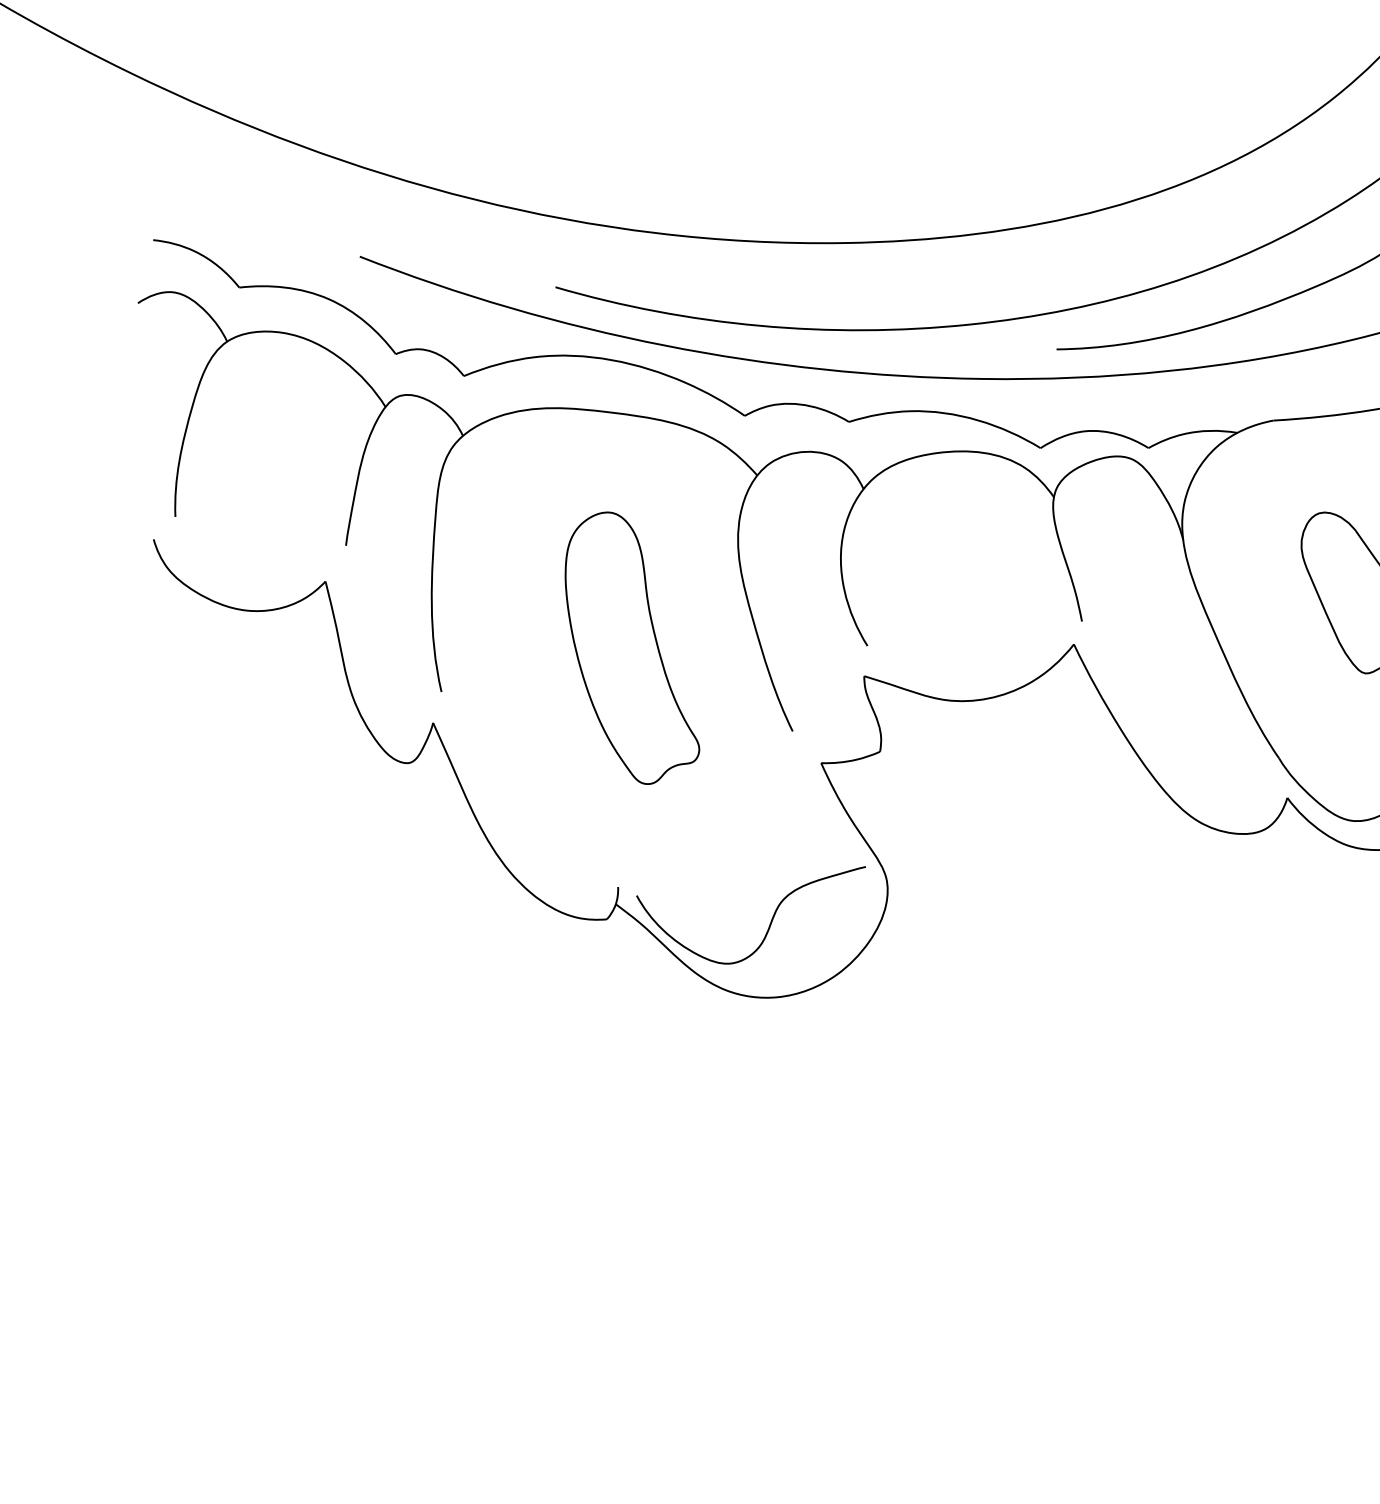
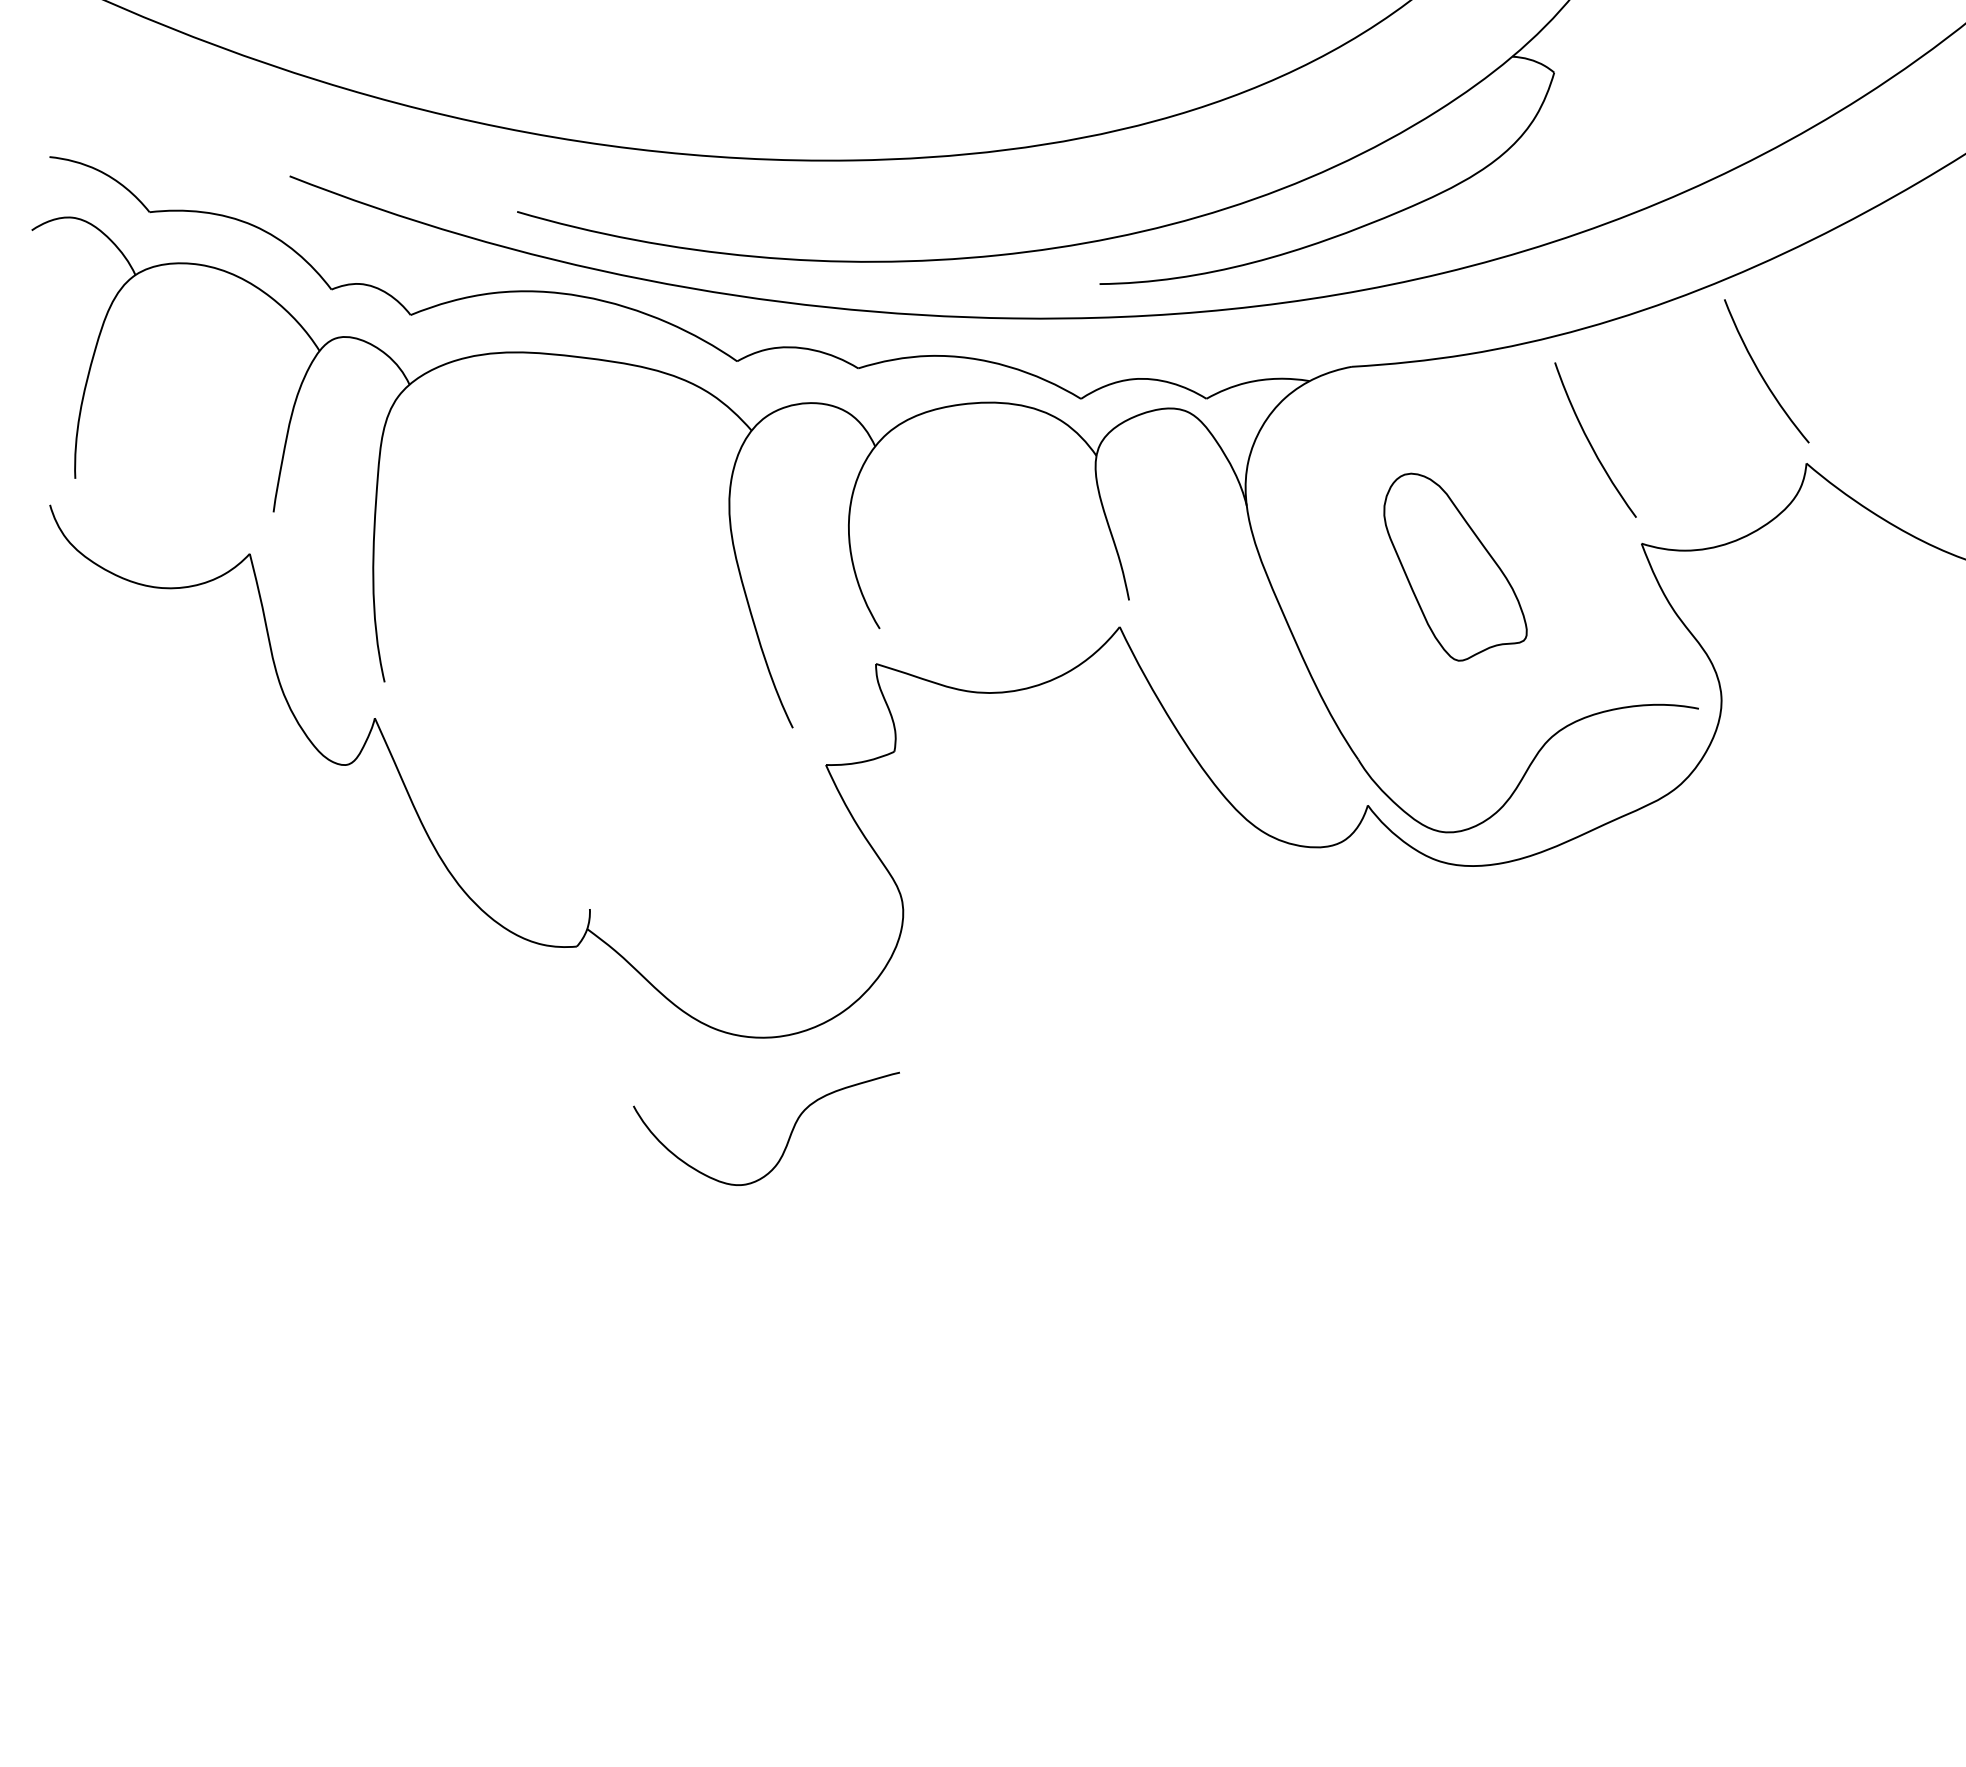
part: (632, 648) -> (606, 631), removed
curve: (770, 922) -> (788, 1137), moved

